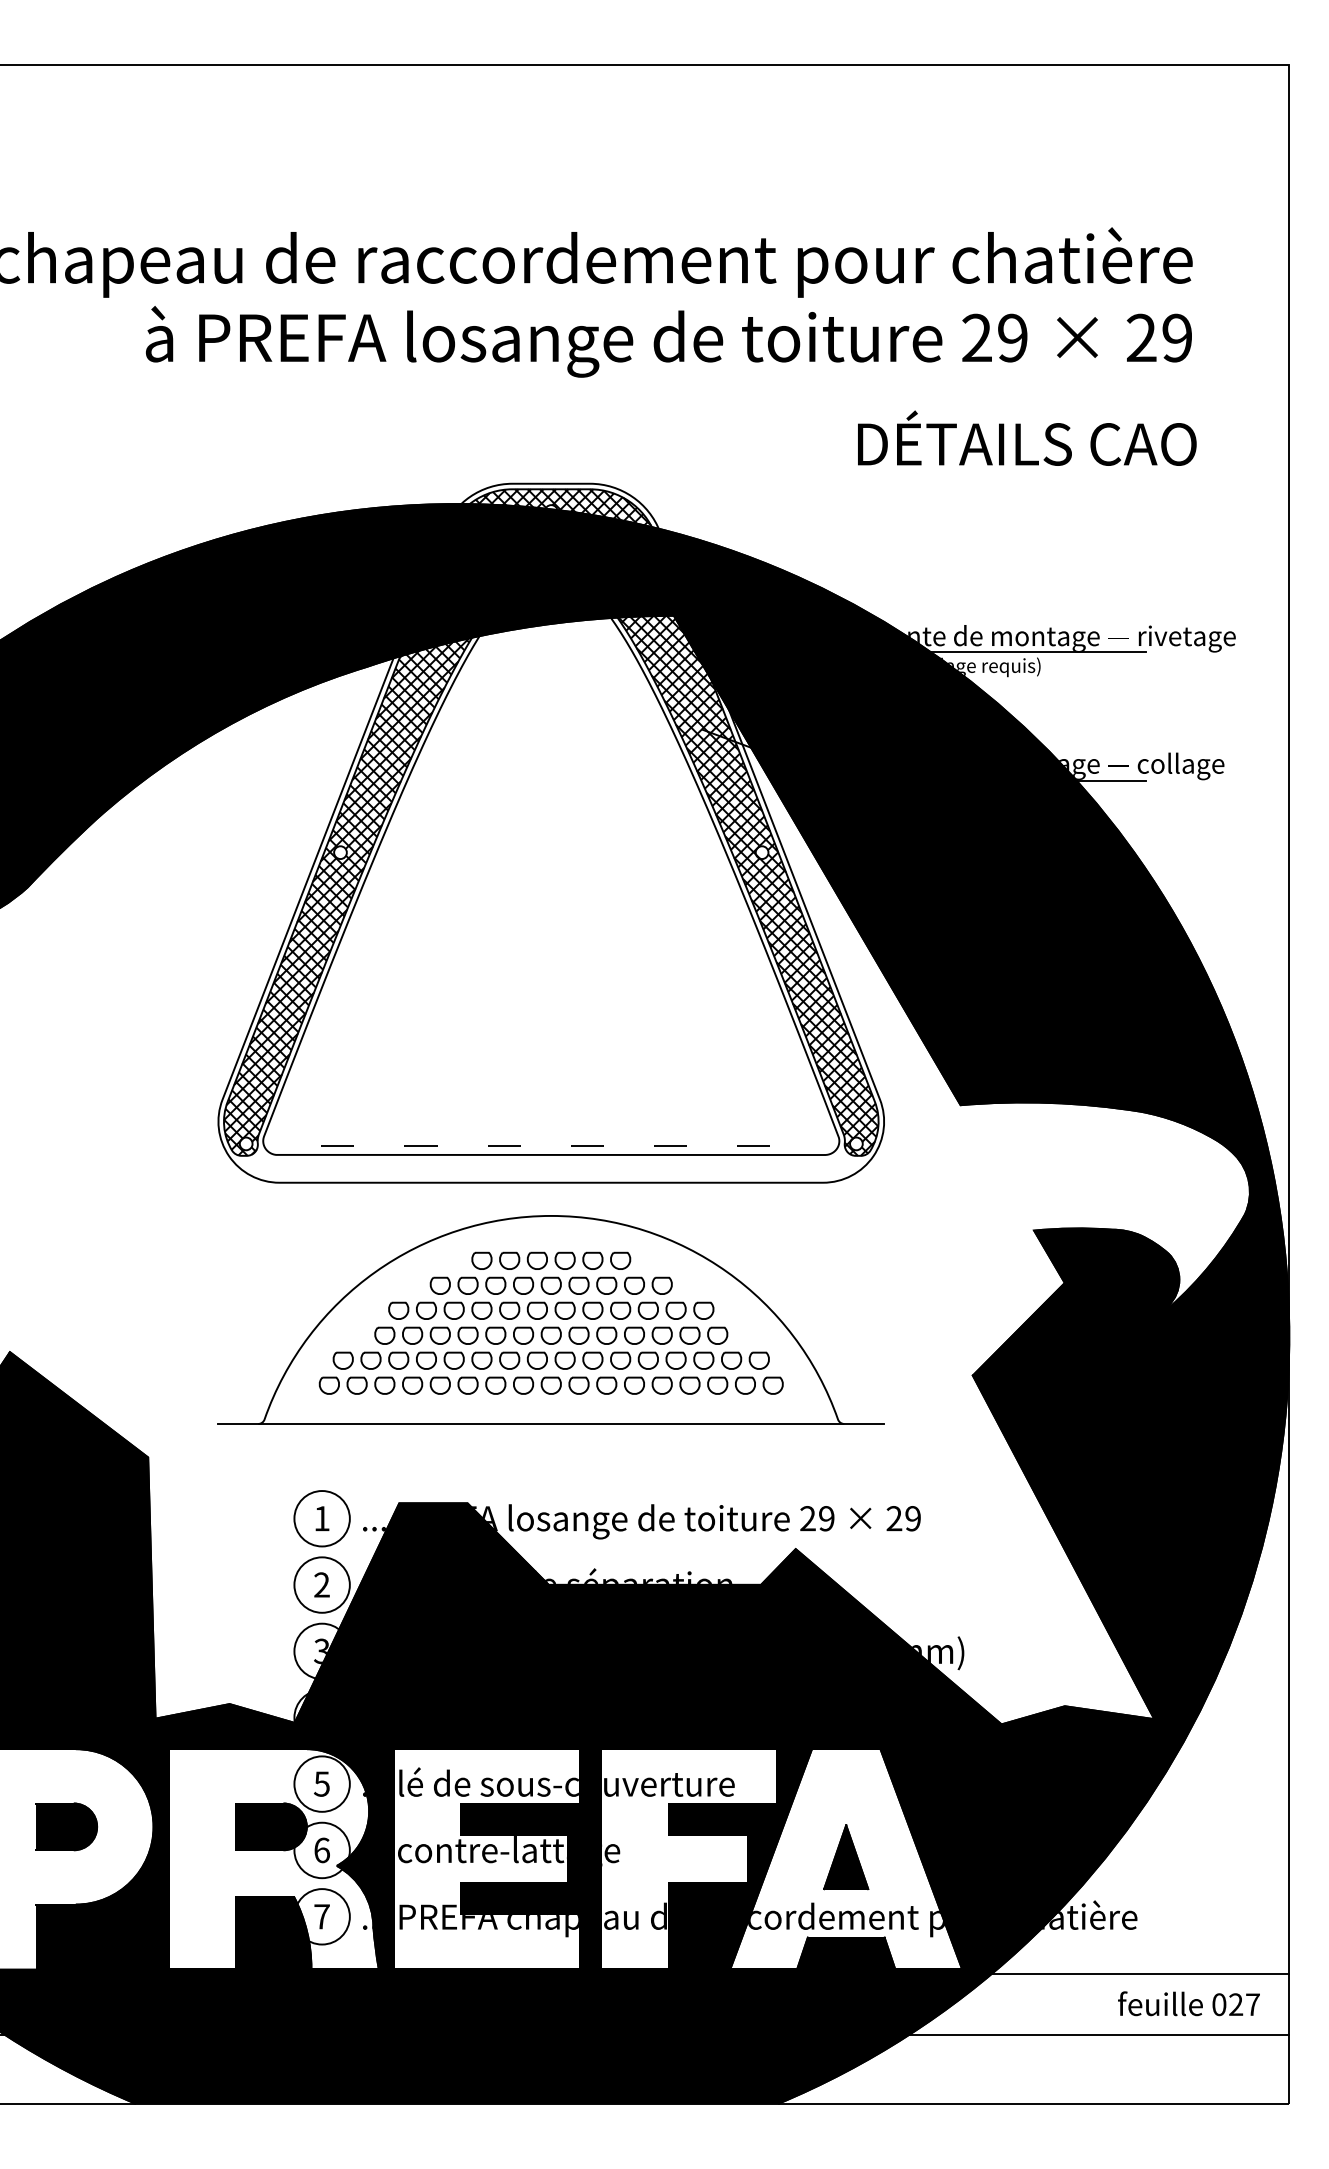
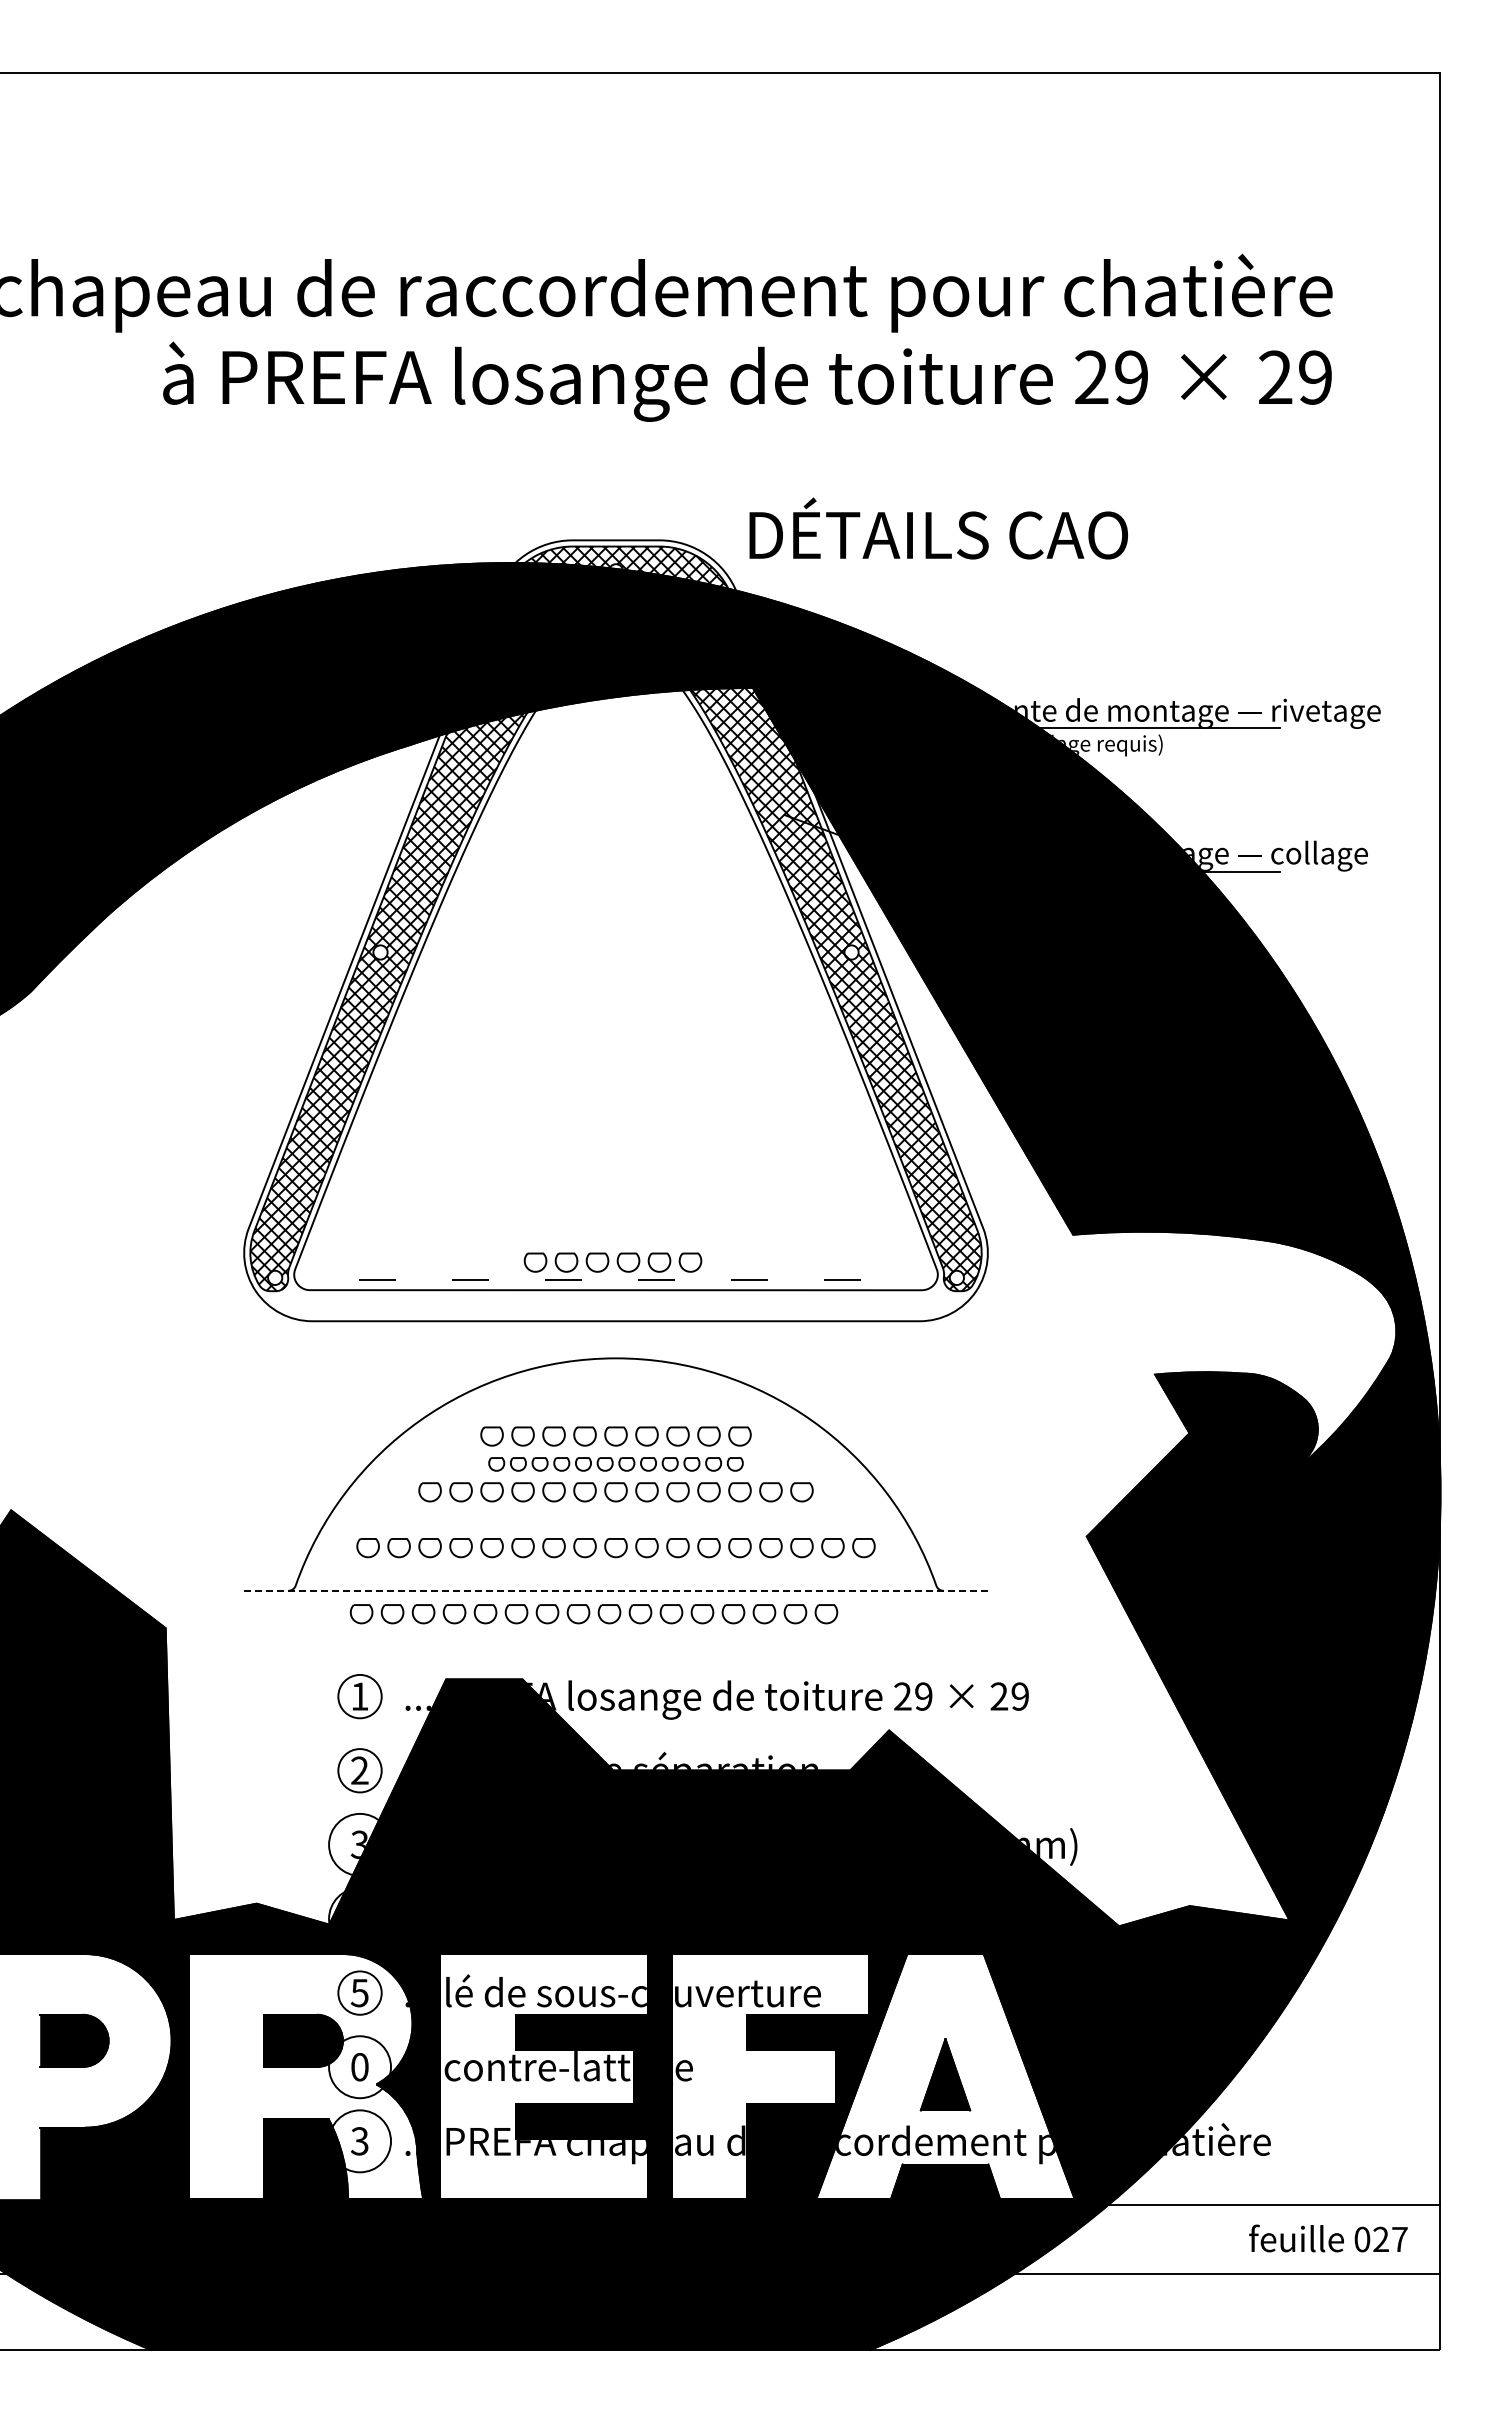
text: (1027, 438) -> (938, 528), moved
part: (550, 1260) -> (612, 1262), moved
part: (550, 1310) -> (615, 1464), size x0.7
part: (550, 1361) -> (593, 1614), moved
line: (551, 1423) -> (616, 1590), solid -> dashed
circle: (322, 1518) -> (360, 1696), size x0.7
circle: (322, 1584) -> (360, 1770), size x0.7
circle: (322, 1784) -> (360, 1993), size x0.7
text: (321, 1850) -> (359, 2067), 6 -> 0
text: (321, 1916) -> (359, 2141), 7 -> 3

